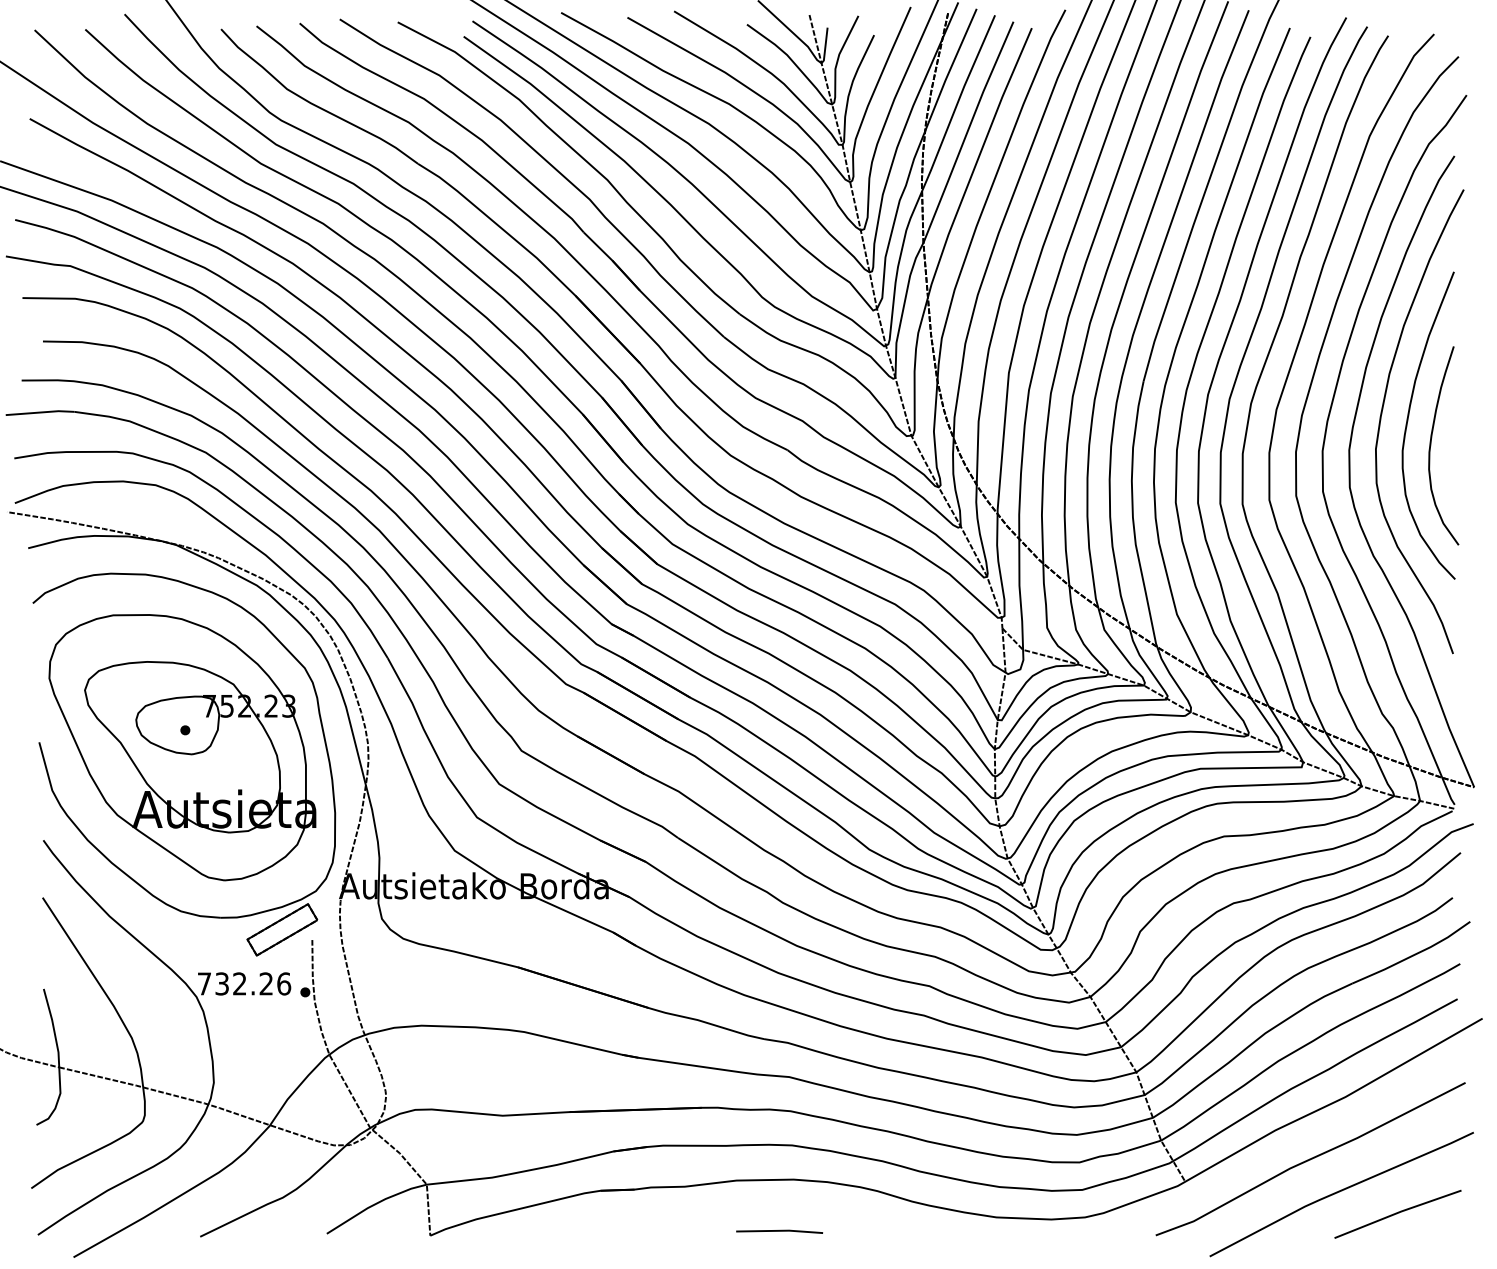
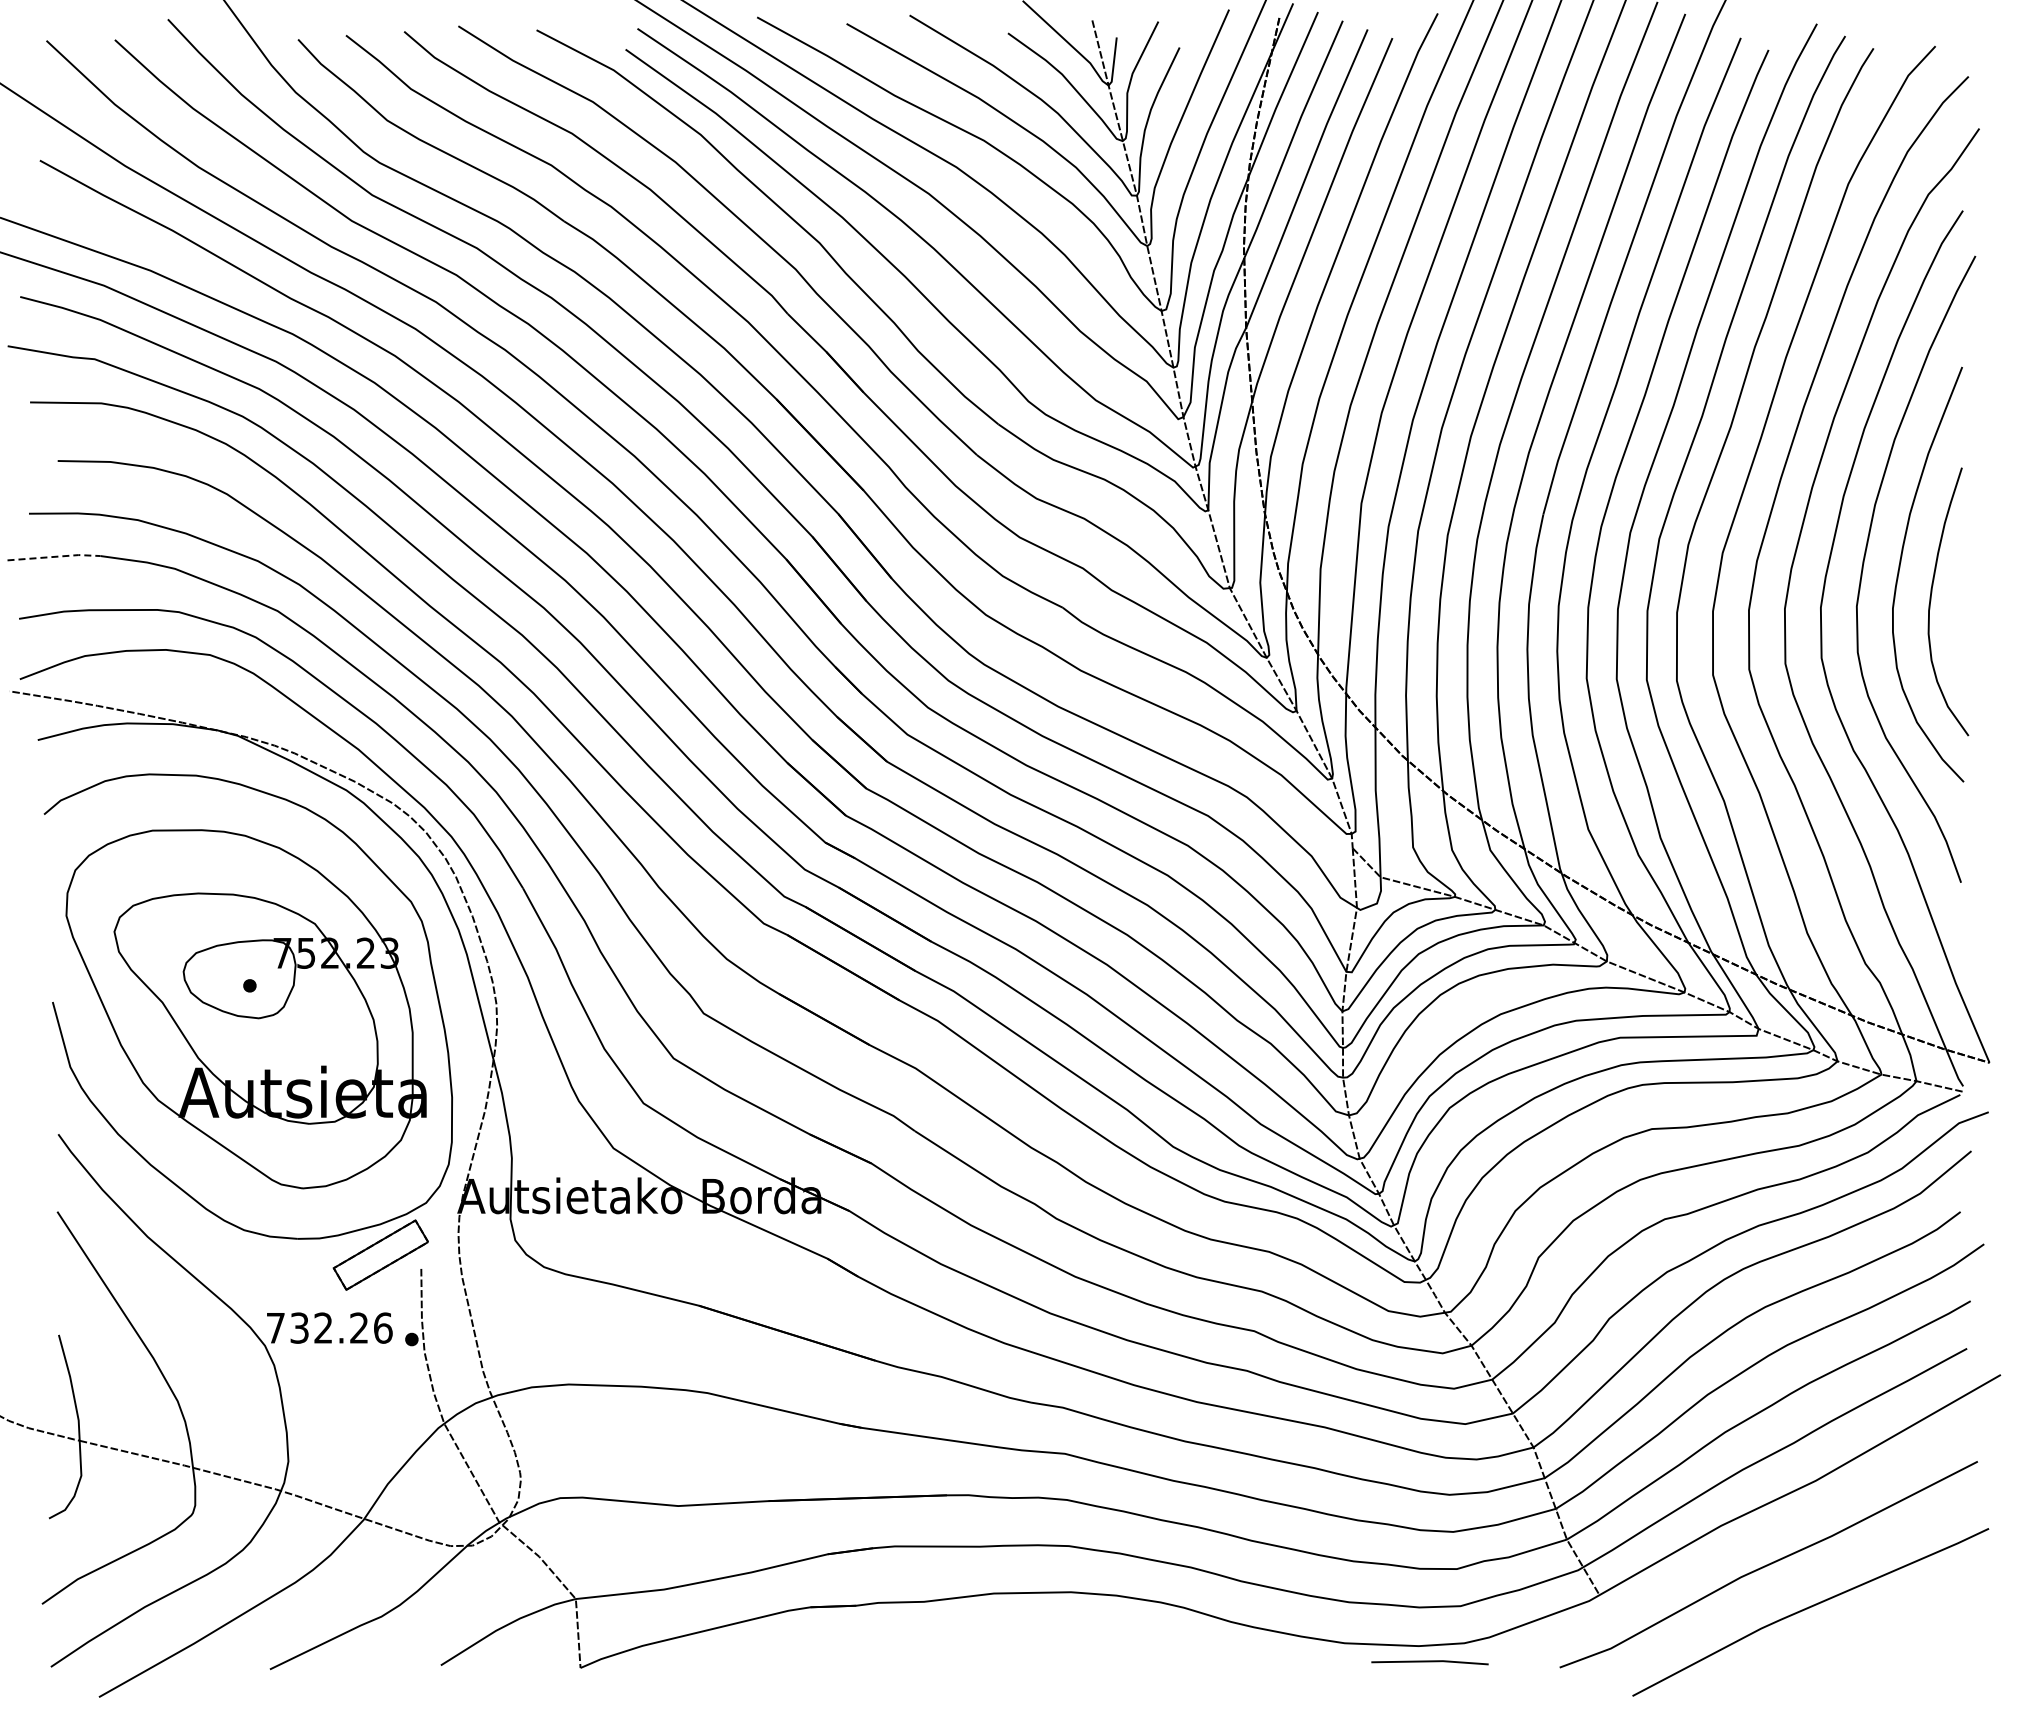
line: (41, 412) -> (55, 556), solid -> dashed
line: (1397, 1213) -> (1886, 1638), removed
line: (779, 1231) -> (1429, 1662), moved

